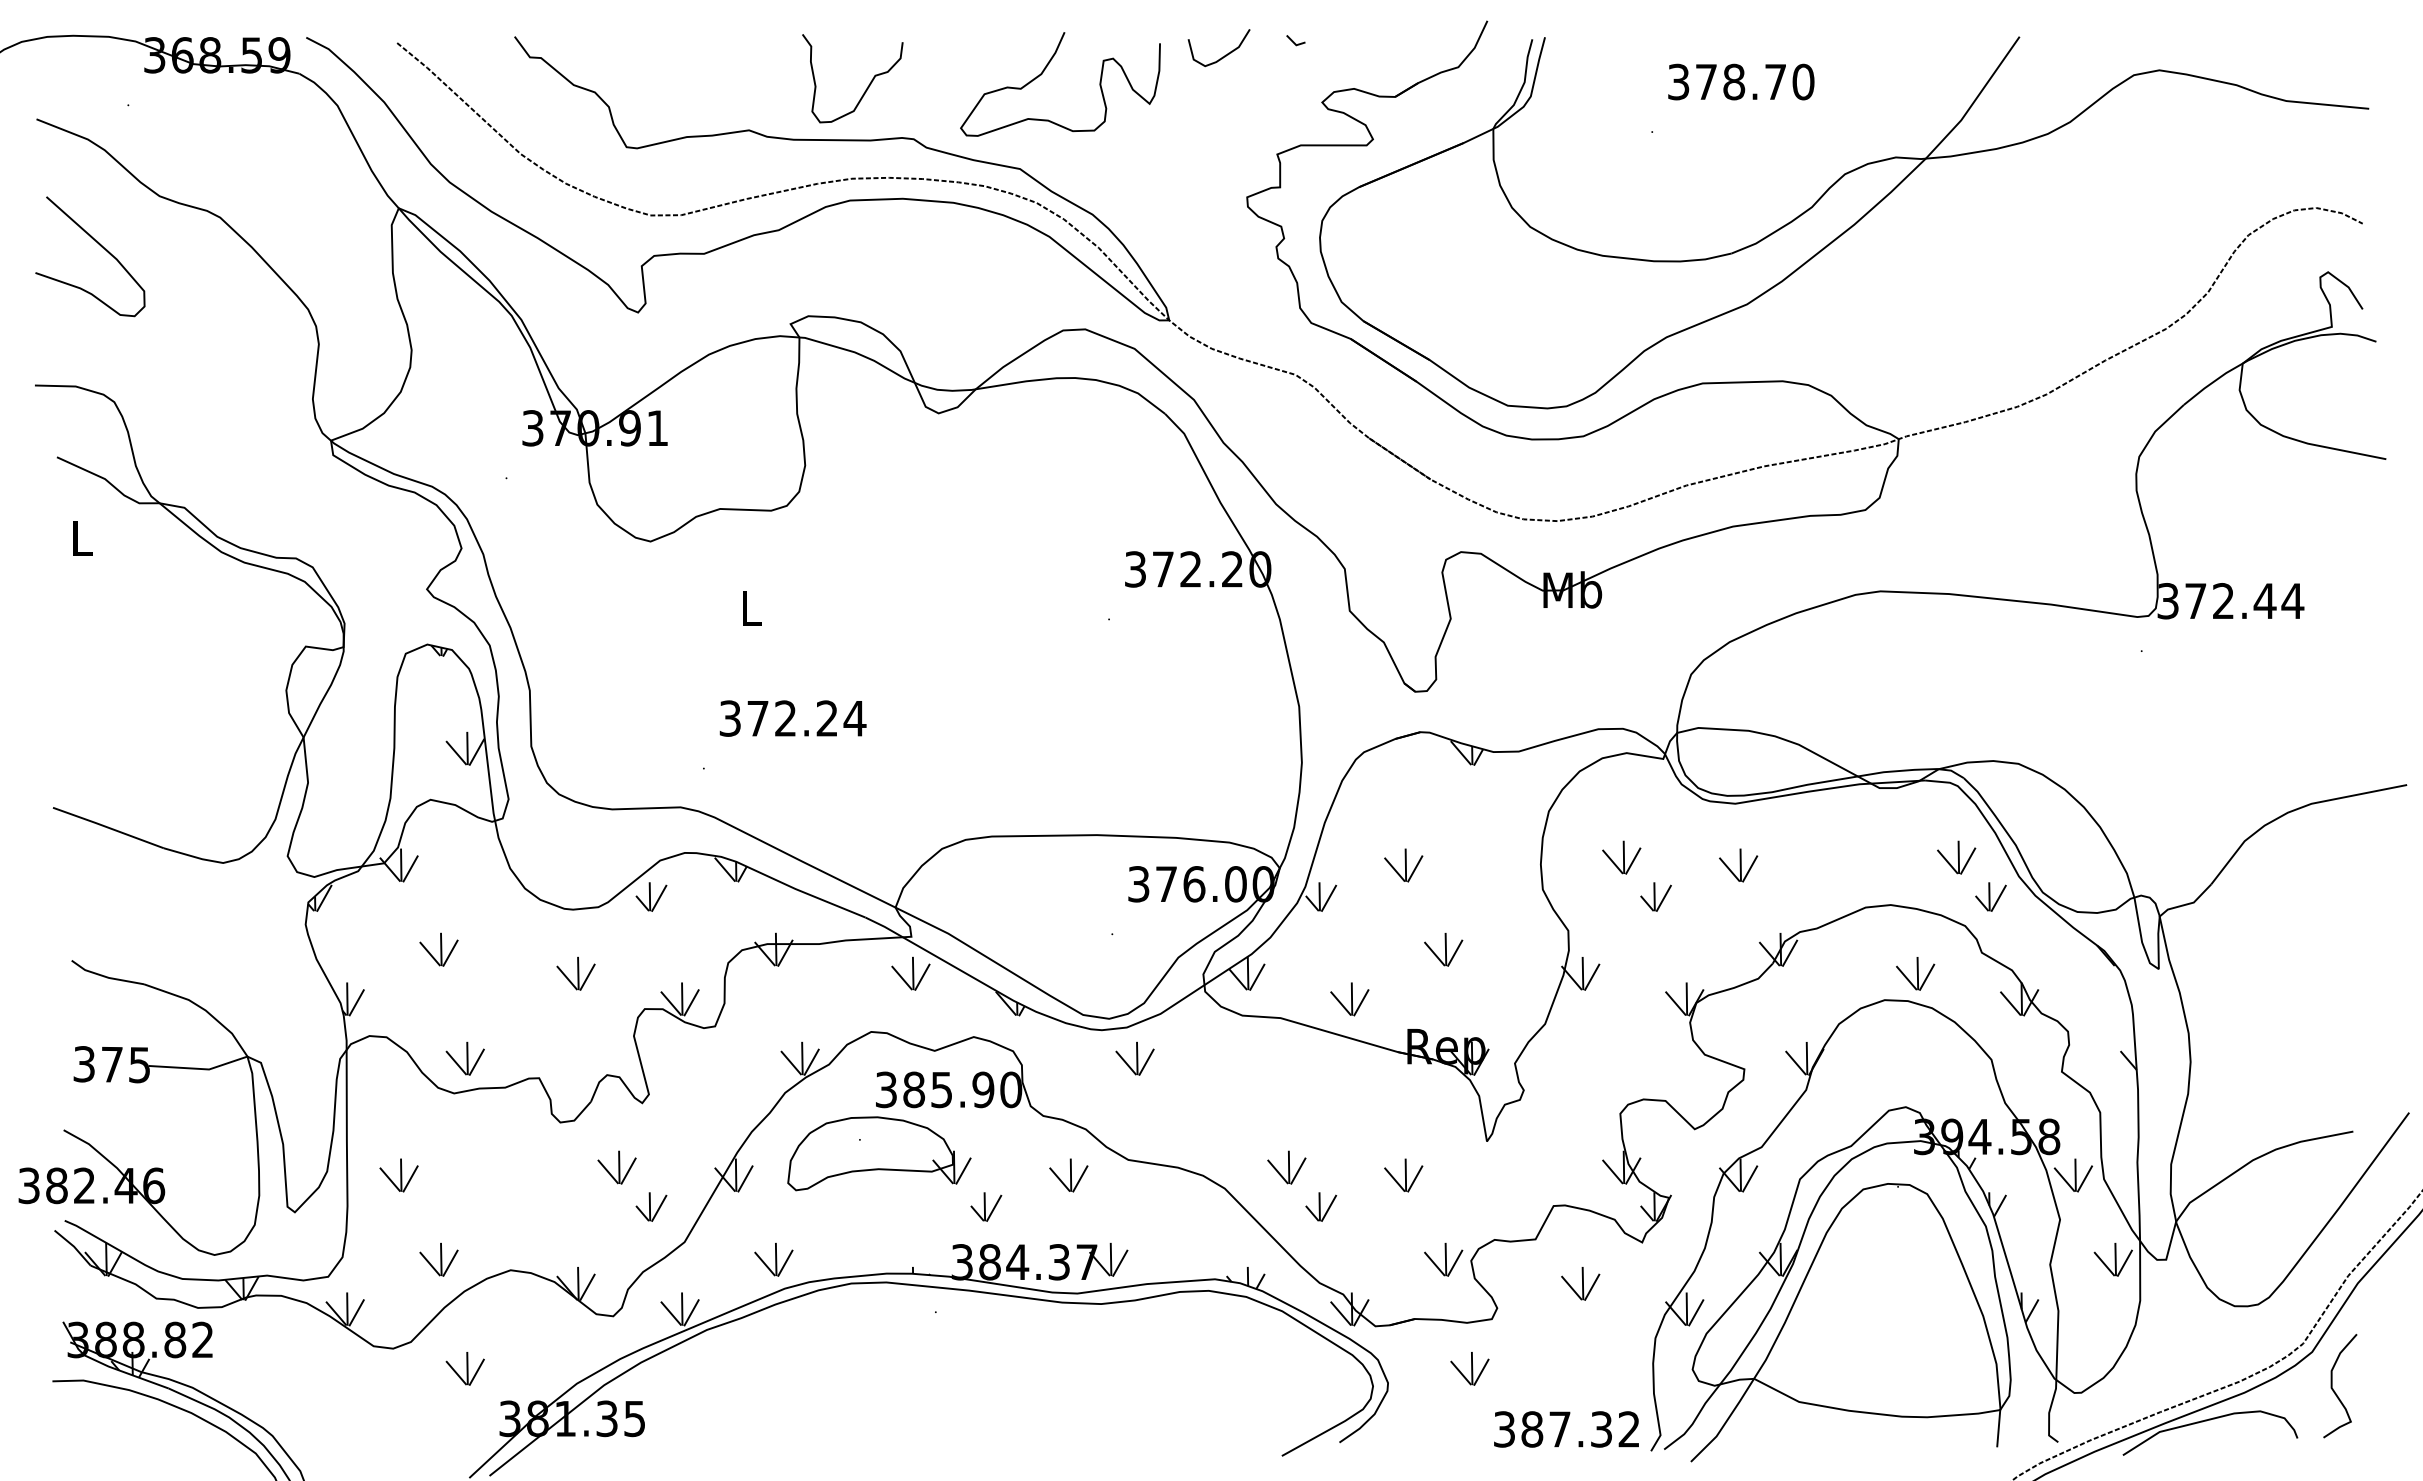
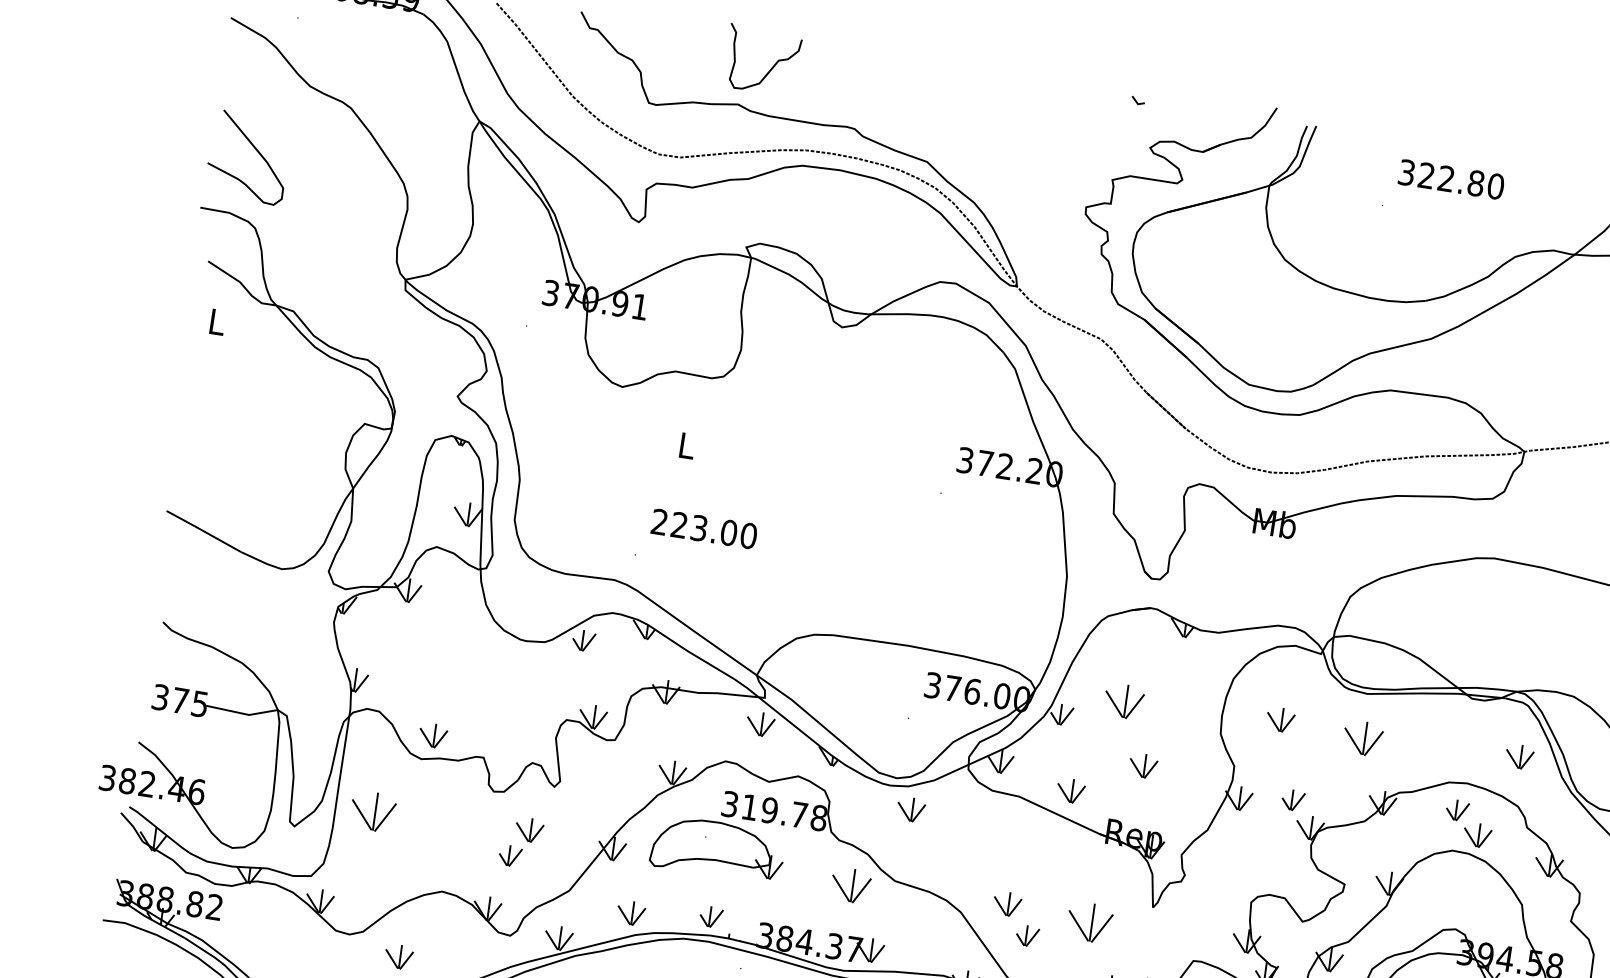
curve: (1222, 56) -> (1084, 104), removed
curve: (1042, 74) -> (953, 97), removed
text: (1740, 81) -> (1451, 179), 378.70 -> 322.80
curve: (867, 86) -> (771, 67), moved
curve: (100, 246) -> (256, 151), moved
text: (792, 718) -> (704, 528), 372.24 -> 223.00
part: (1403, 865) -> (1123, 701), size x1.4
part: (1738, 865) -> (1362, 738), size x1.4
part: (1655, 896) -> (1292, 799), moved
part: (1990, 896) -> (1457, 809), moved
part: (438, 949) -> (426, 654), removed
part: (575, 973) -> (521, 686), removed
text: (962, 1089) -> (784, 812), 385.90 -> 319.78
part: (398, 1175) -> (372, 811), size x1.6
part: (1068, 1175) -> (850, 885), size x1.4
part: (1403, 1175) -> (1089, 922), size x1.6
part: (651, 1206) -> (510, 855), moved
part: (986, 1206) -> (711, 916), moved
part: (438, 1259) -> (391, 875), removed

